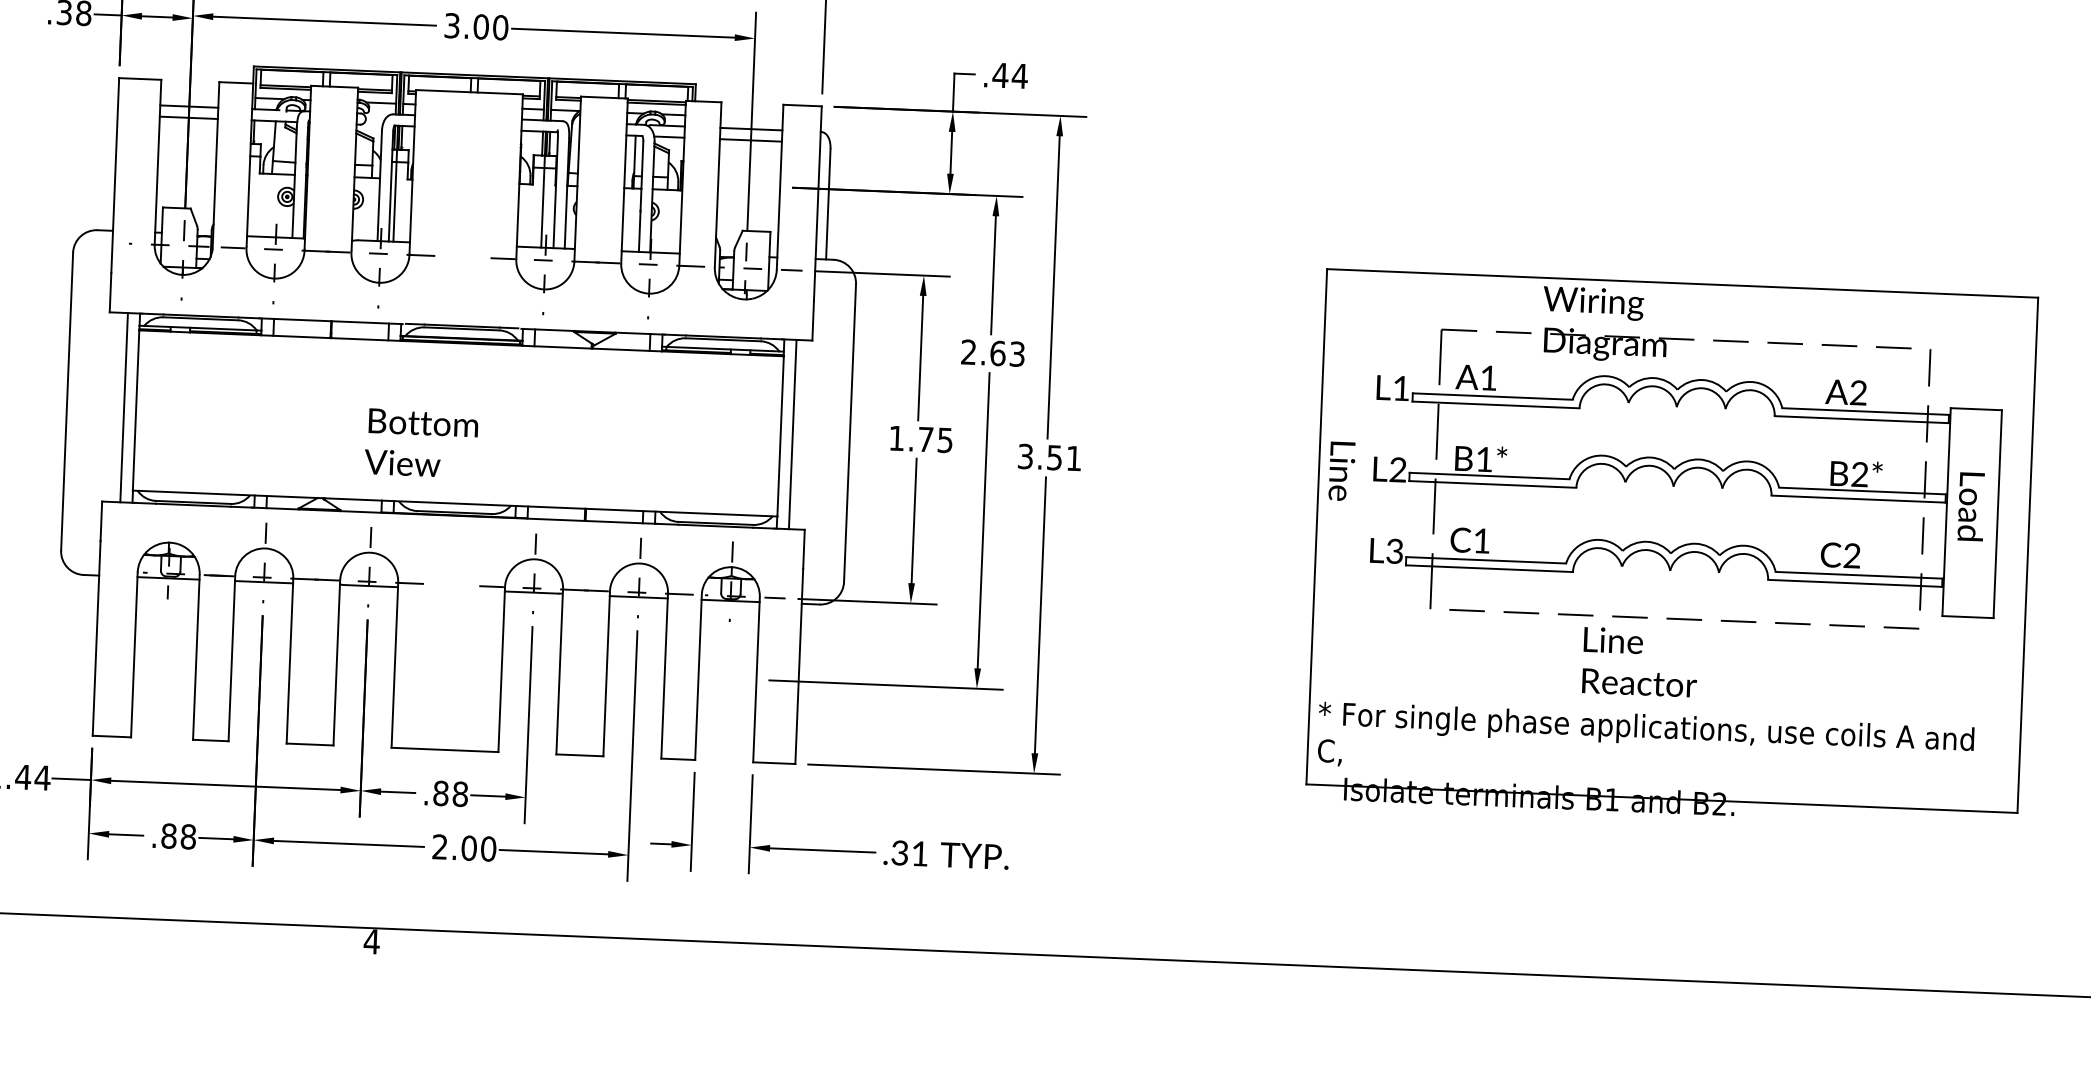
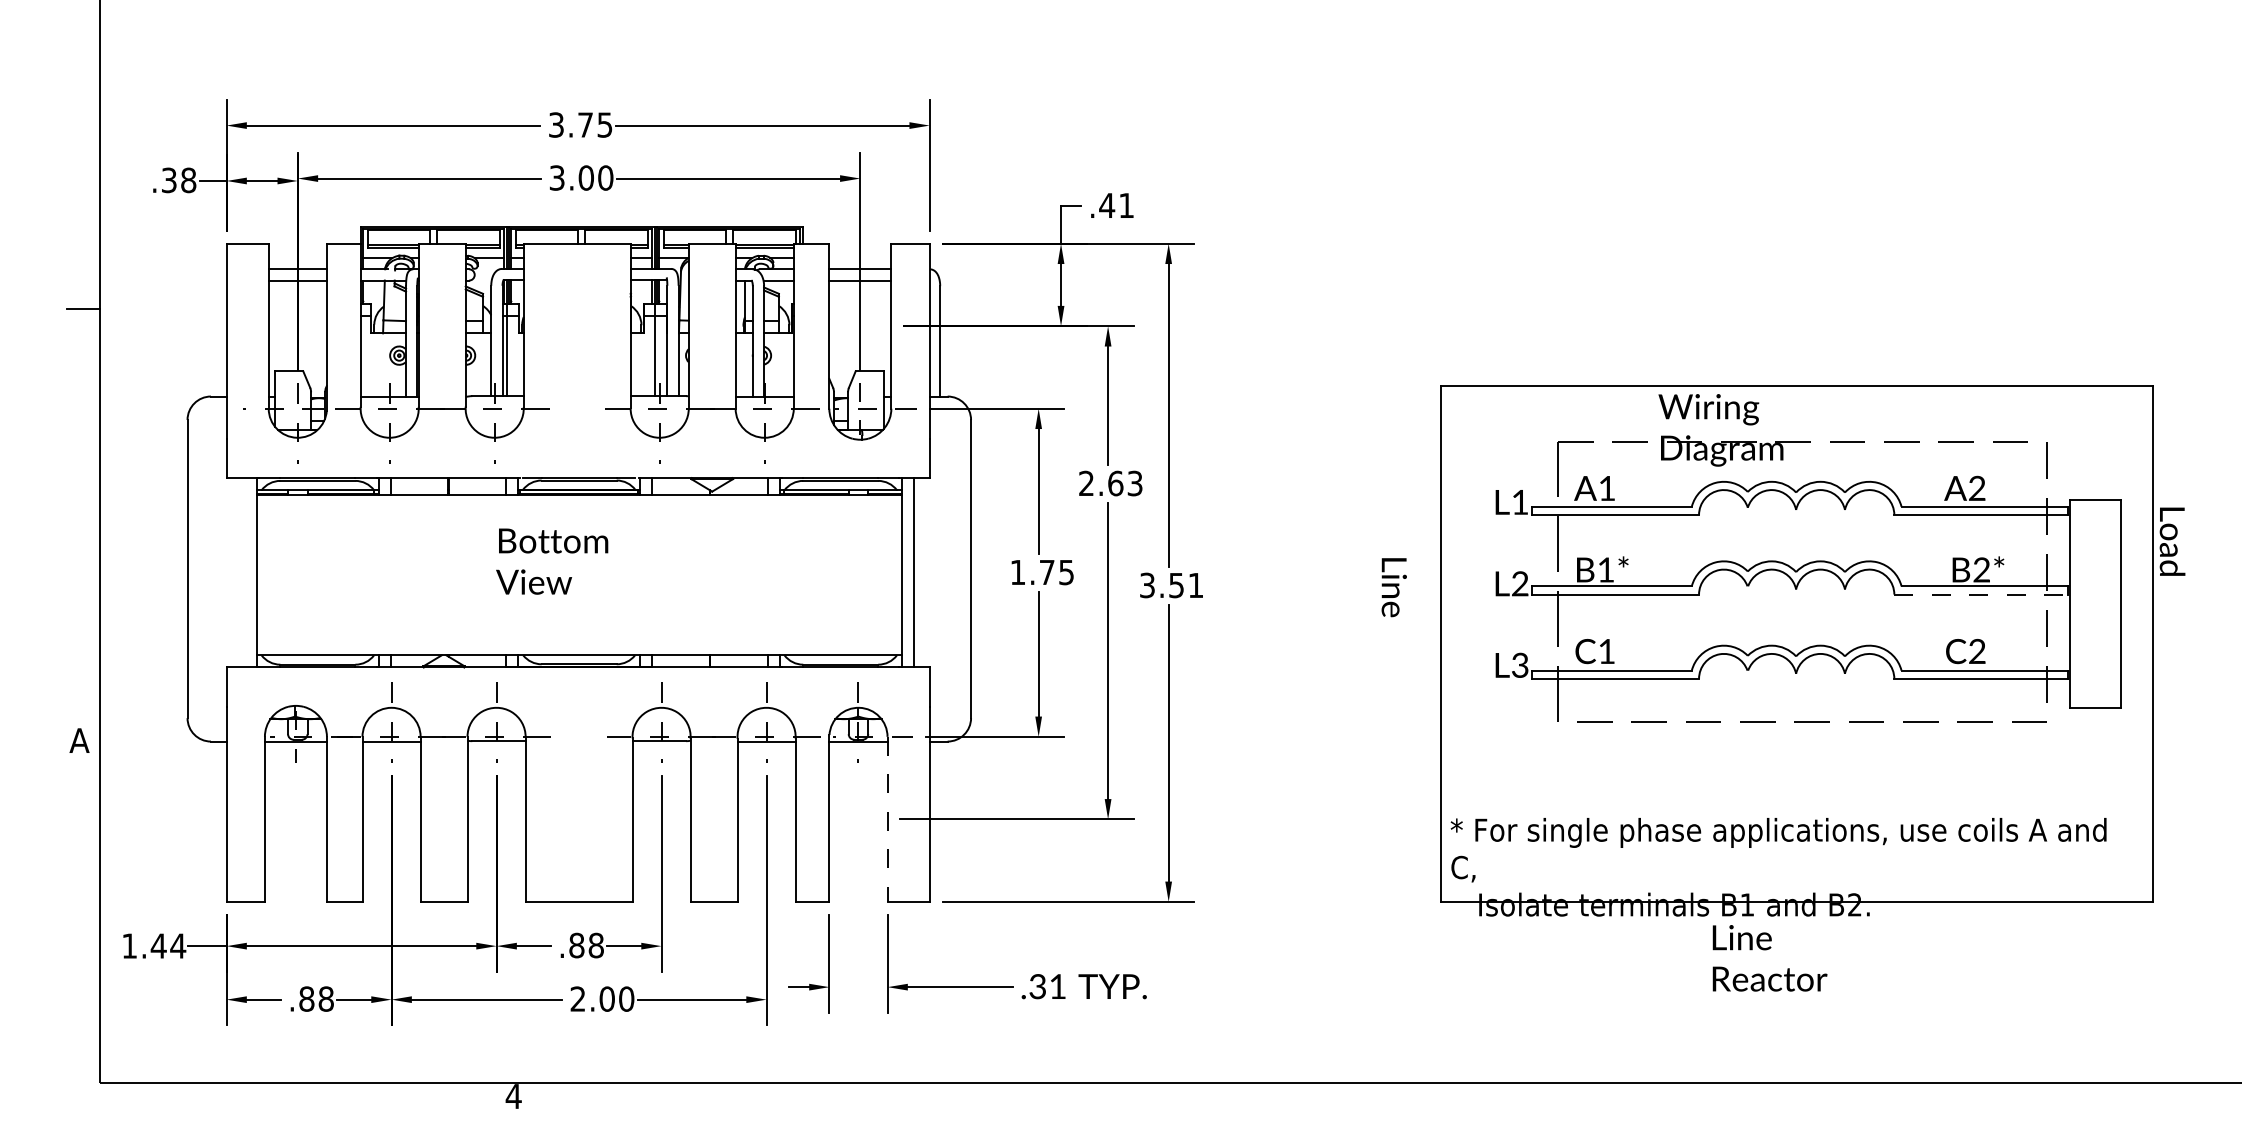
text: (1019, 76) -> (1126, 205), .44 -> .41
line: (123, 407) -> (244, 572), removed
text: (421, 443) -> (552, 561), moved
text: (1341, 471) -> (1393, 587), moved
line: (1858, 499) -> (1981, 594), solid -> dashed
text: (1971, 506) -> (2172, 541), moved
text: (1639, 662) -> (1769, 958), moved
line: (756, 679) -> (887, 819), solid -> dashed

